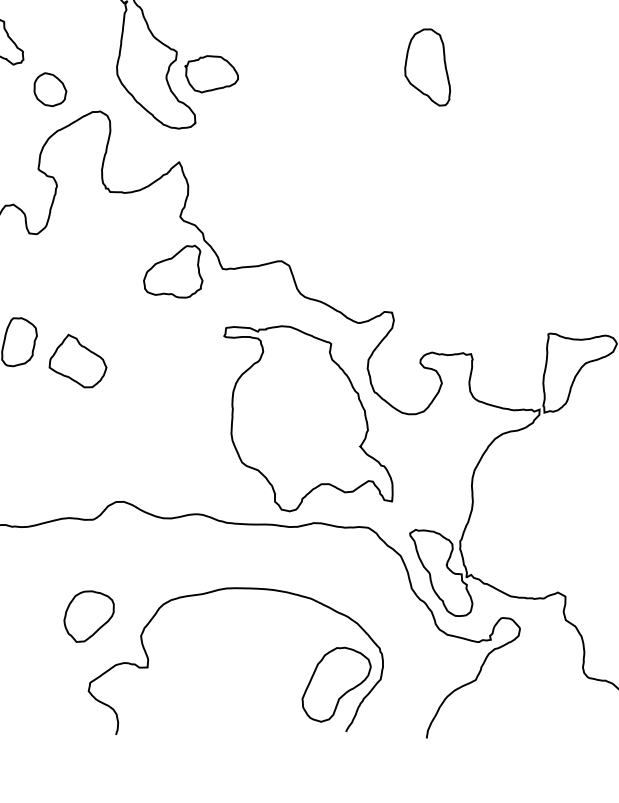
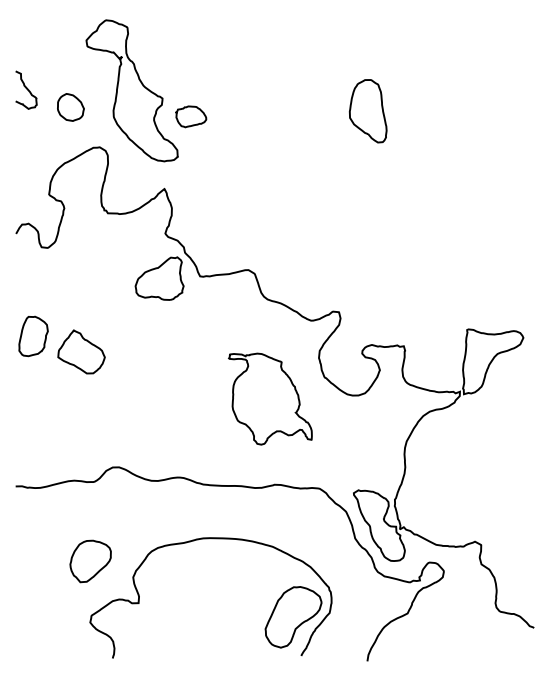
part: (210, 73) -> (190, 116), size x0.7
part: (49, 89) -> (70, 107), moved
part: (308, 417) -> (270, 398), size x0.6

